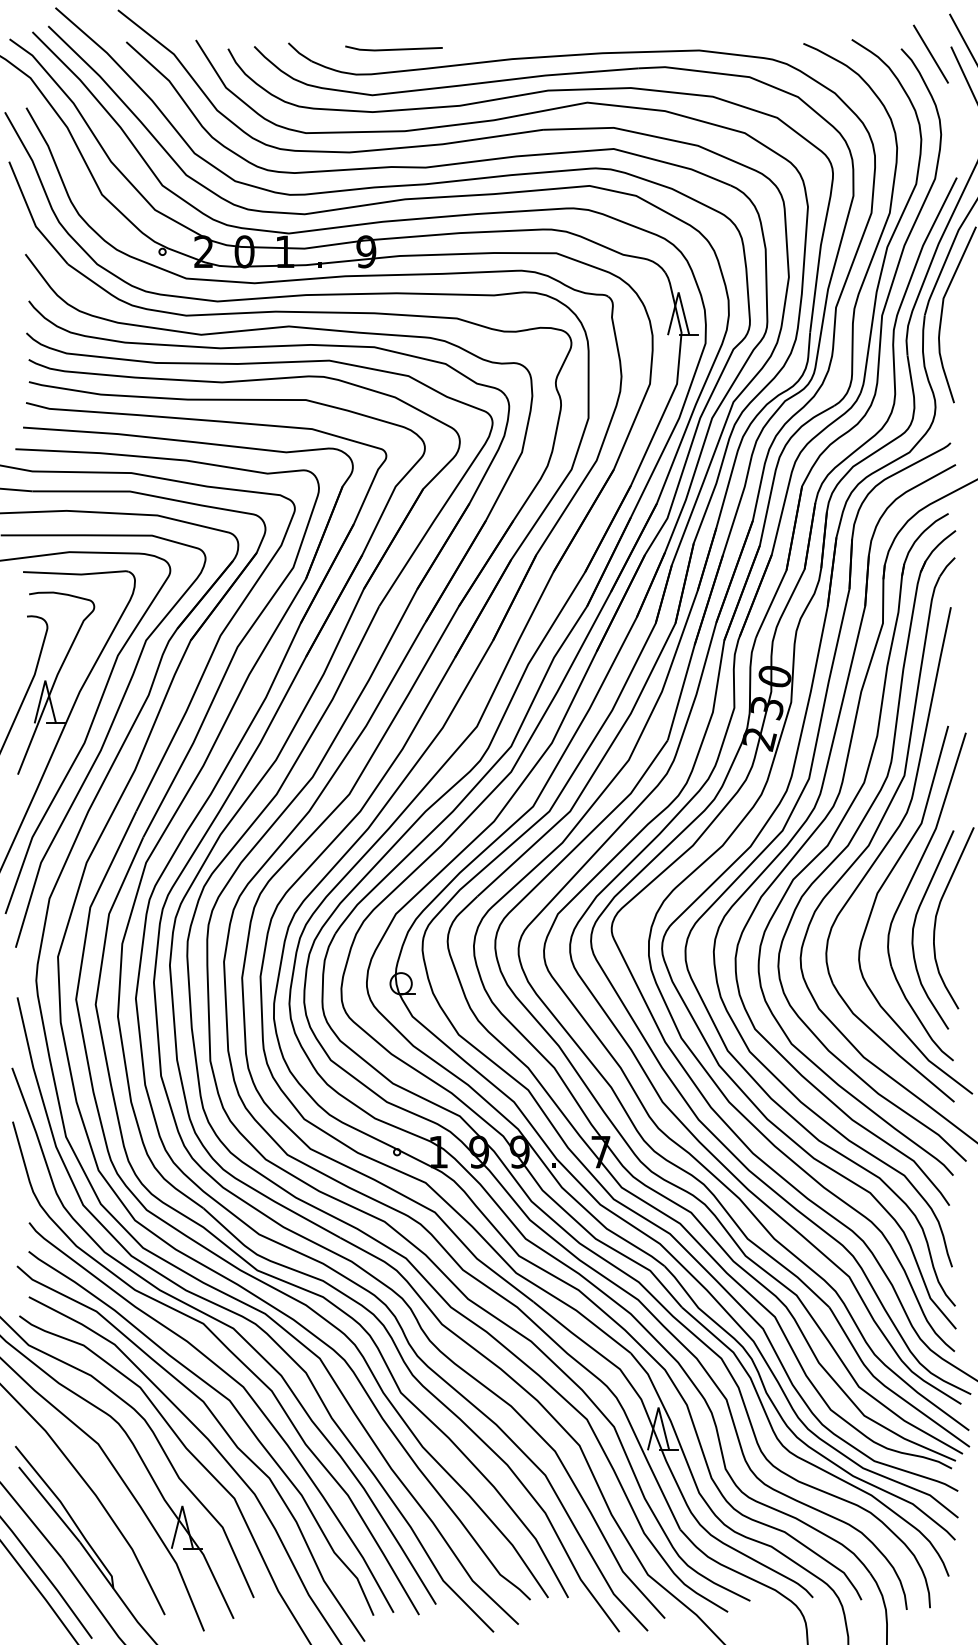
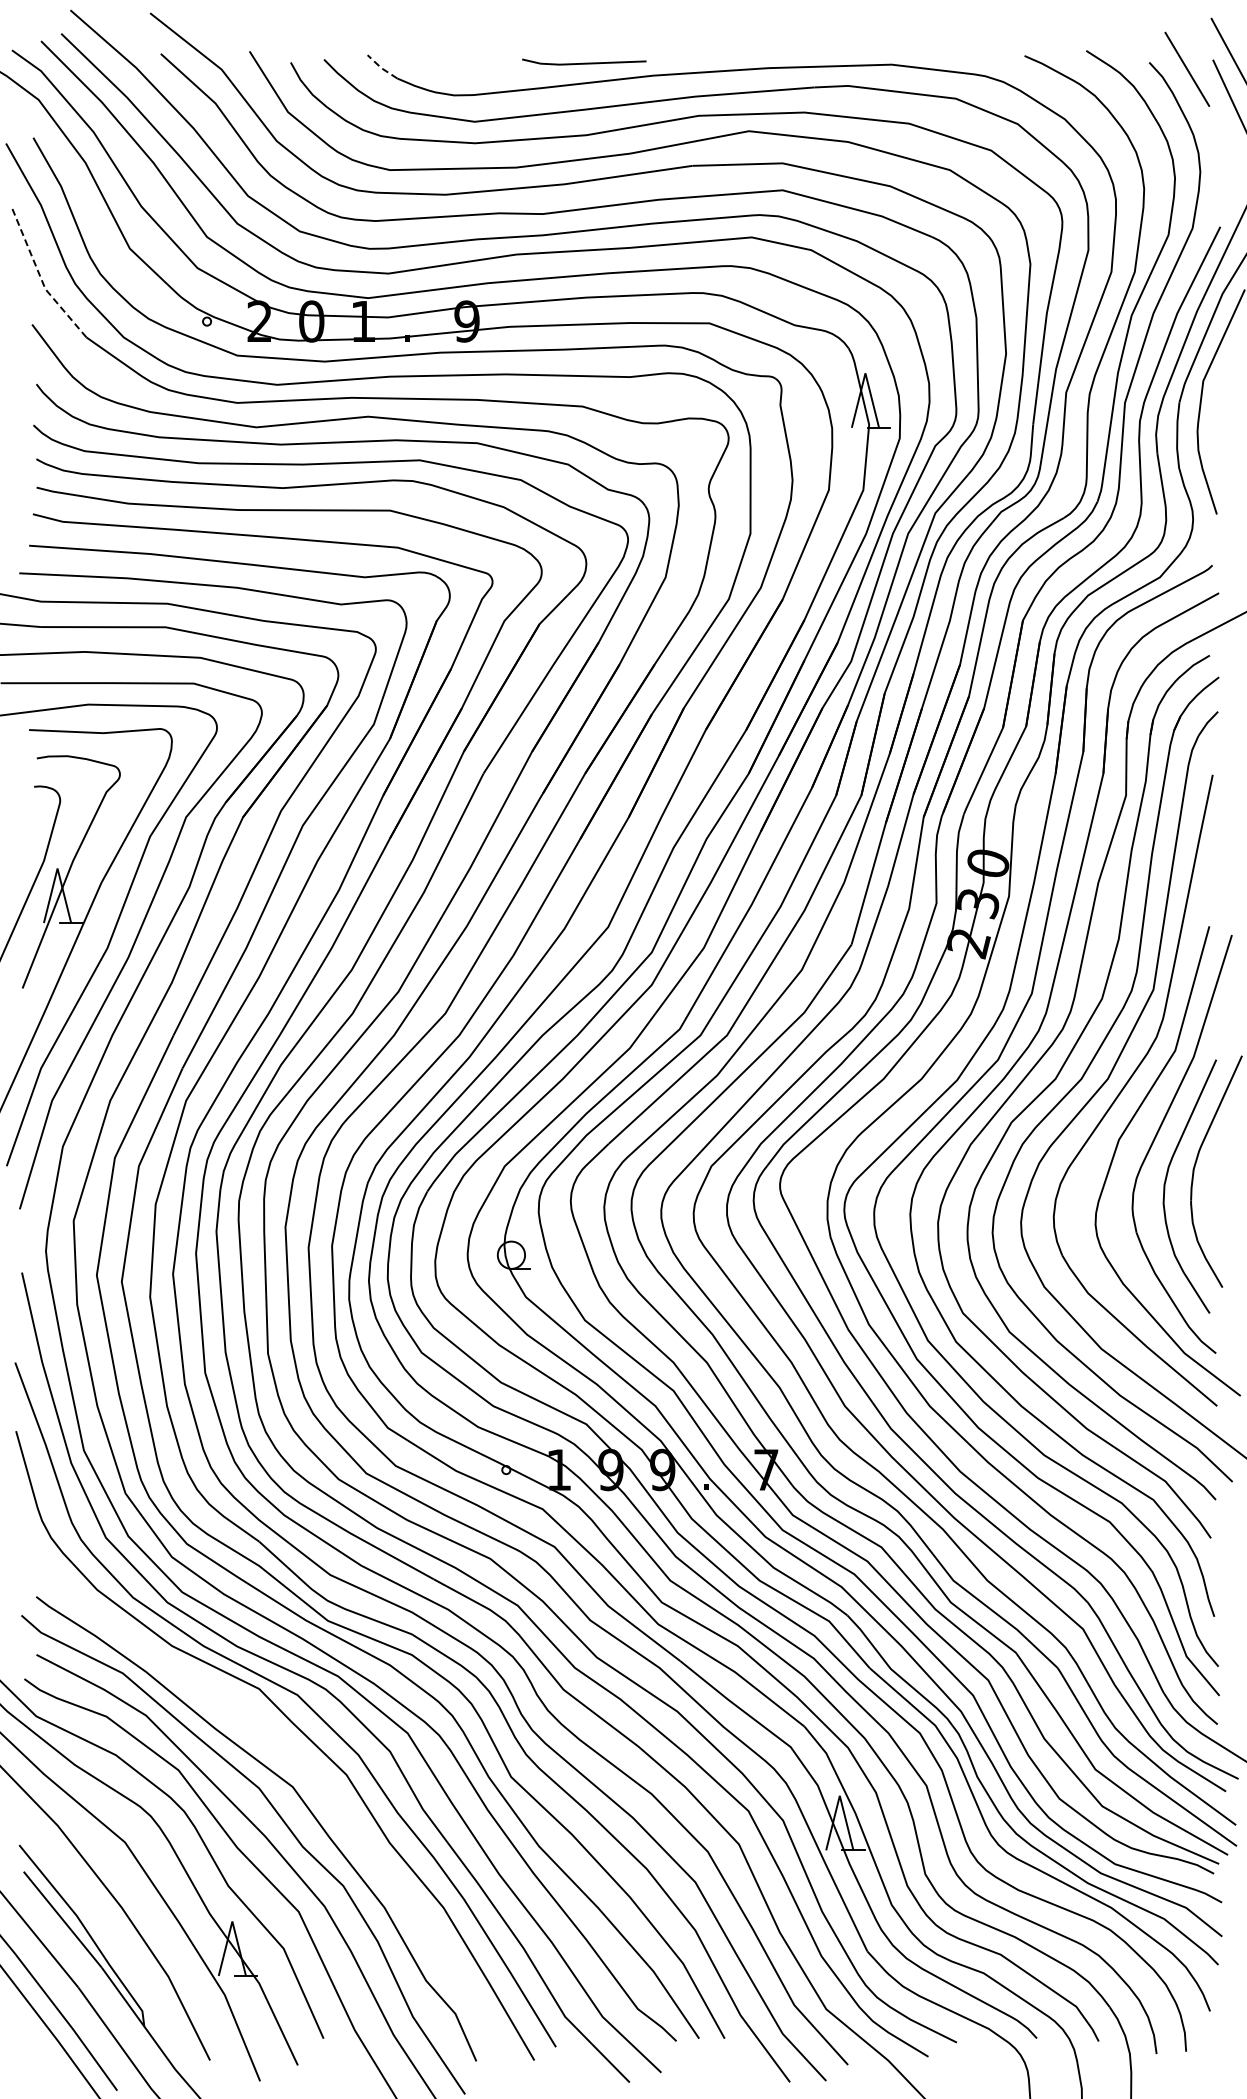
line: (394, 48) -> (584, 62), moved
line: (299, 53) -> (381, 68), solid -> dashed
line: (31, 217) -> (40, 277), solid -> dashed
curve: (239, 1385) -> (305, 1767), removed

